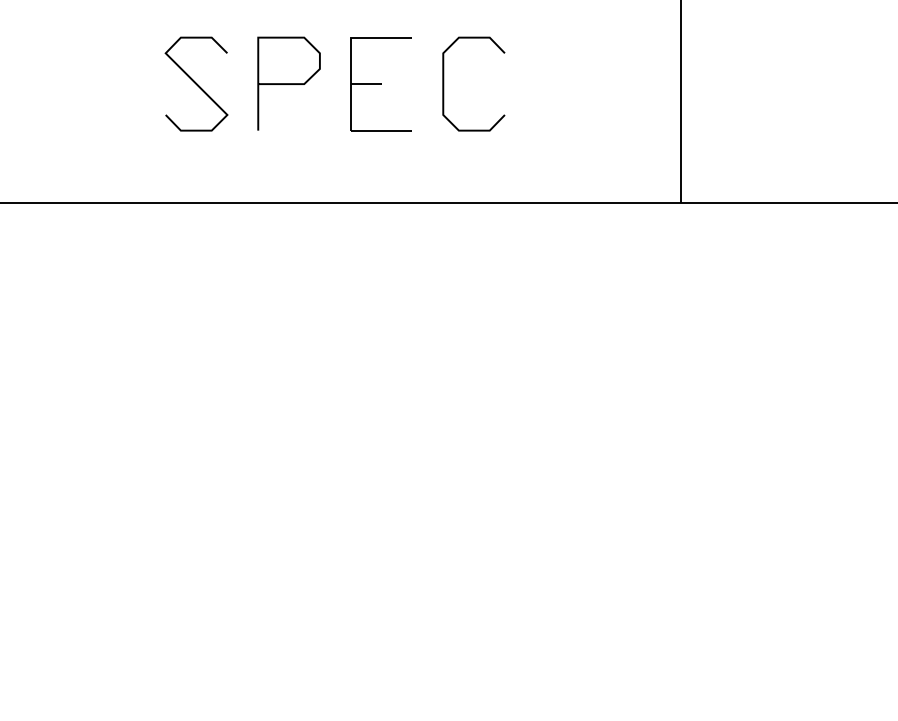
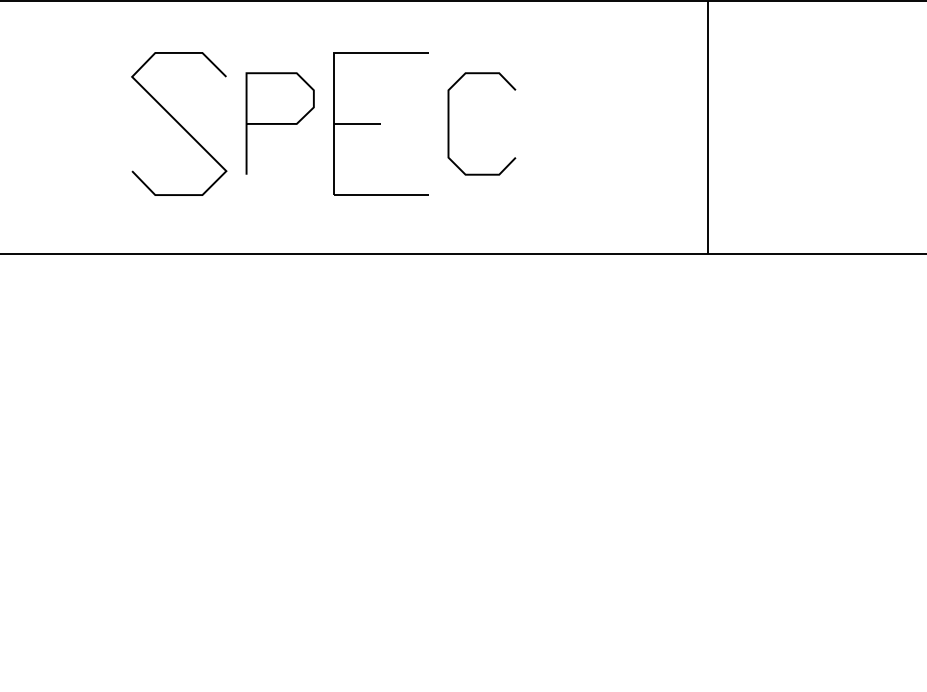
part: (196, 83) -> (179, 123), size x1.4
part: (380, 84) -> (379, 124), size x1.4

